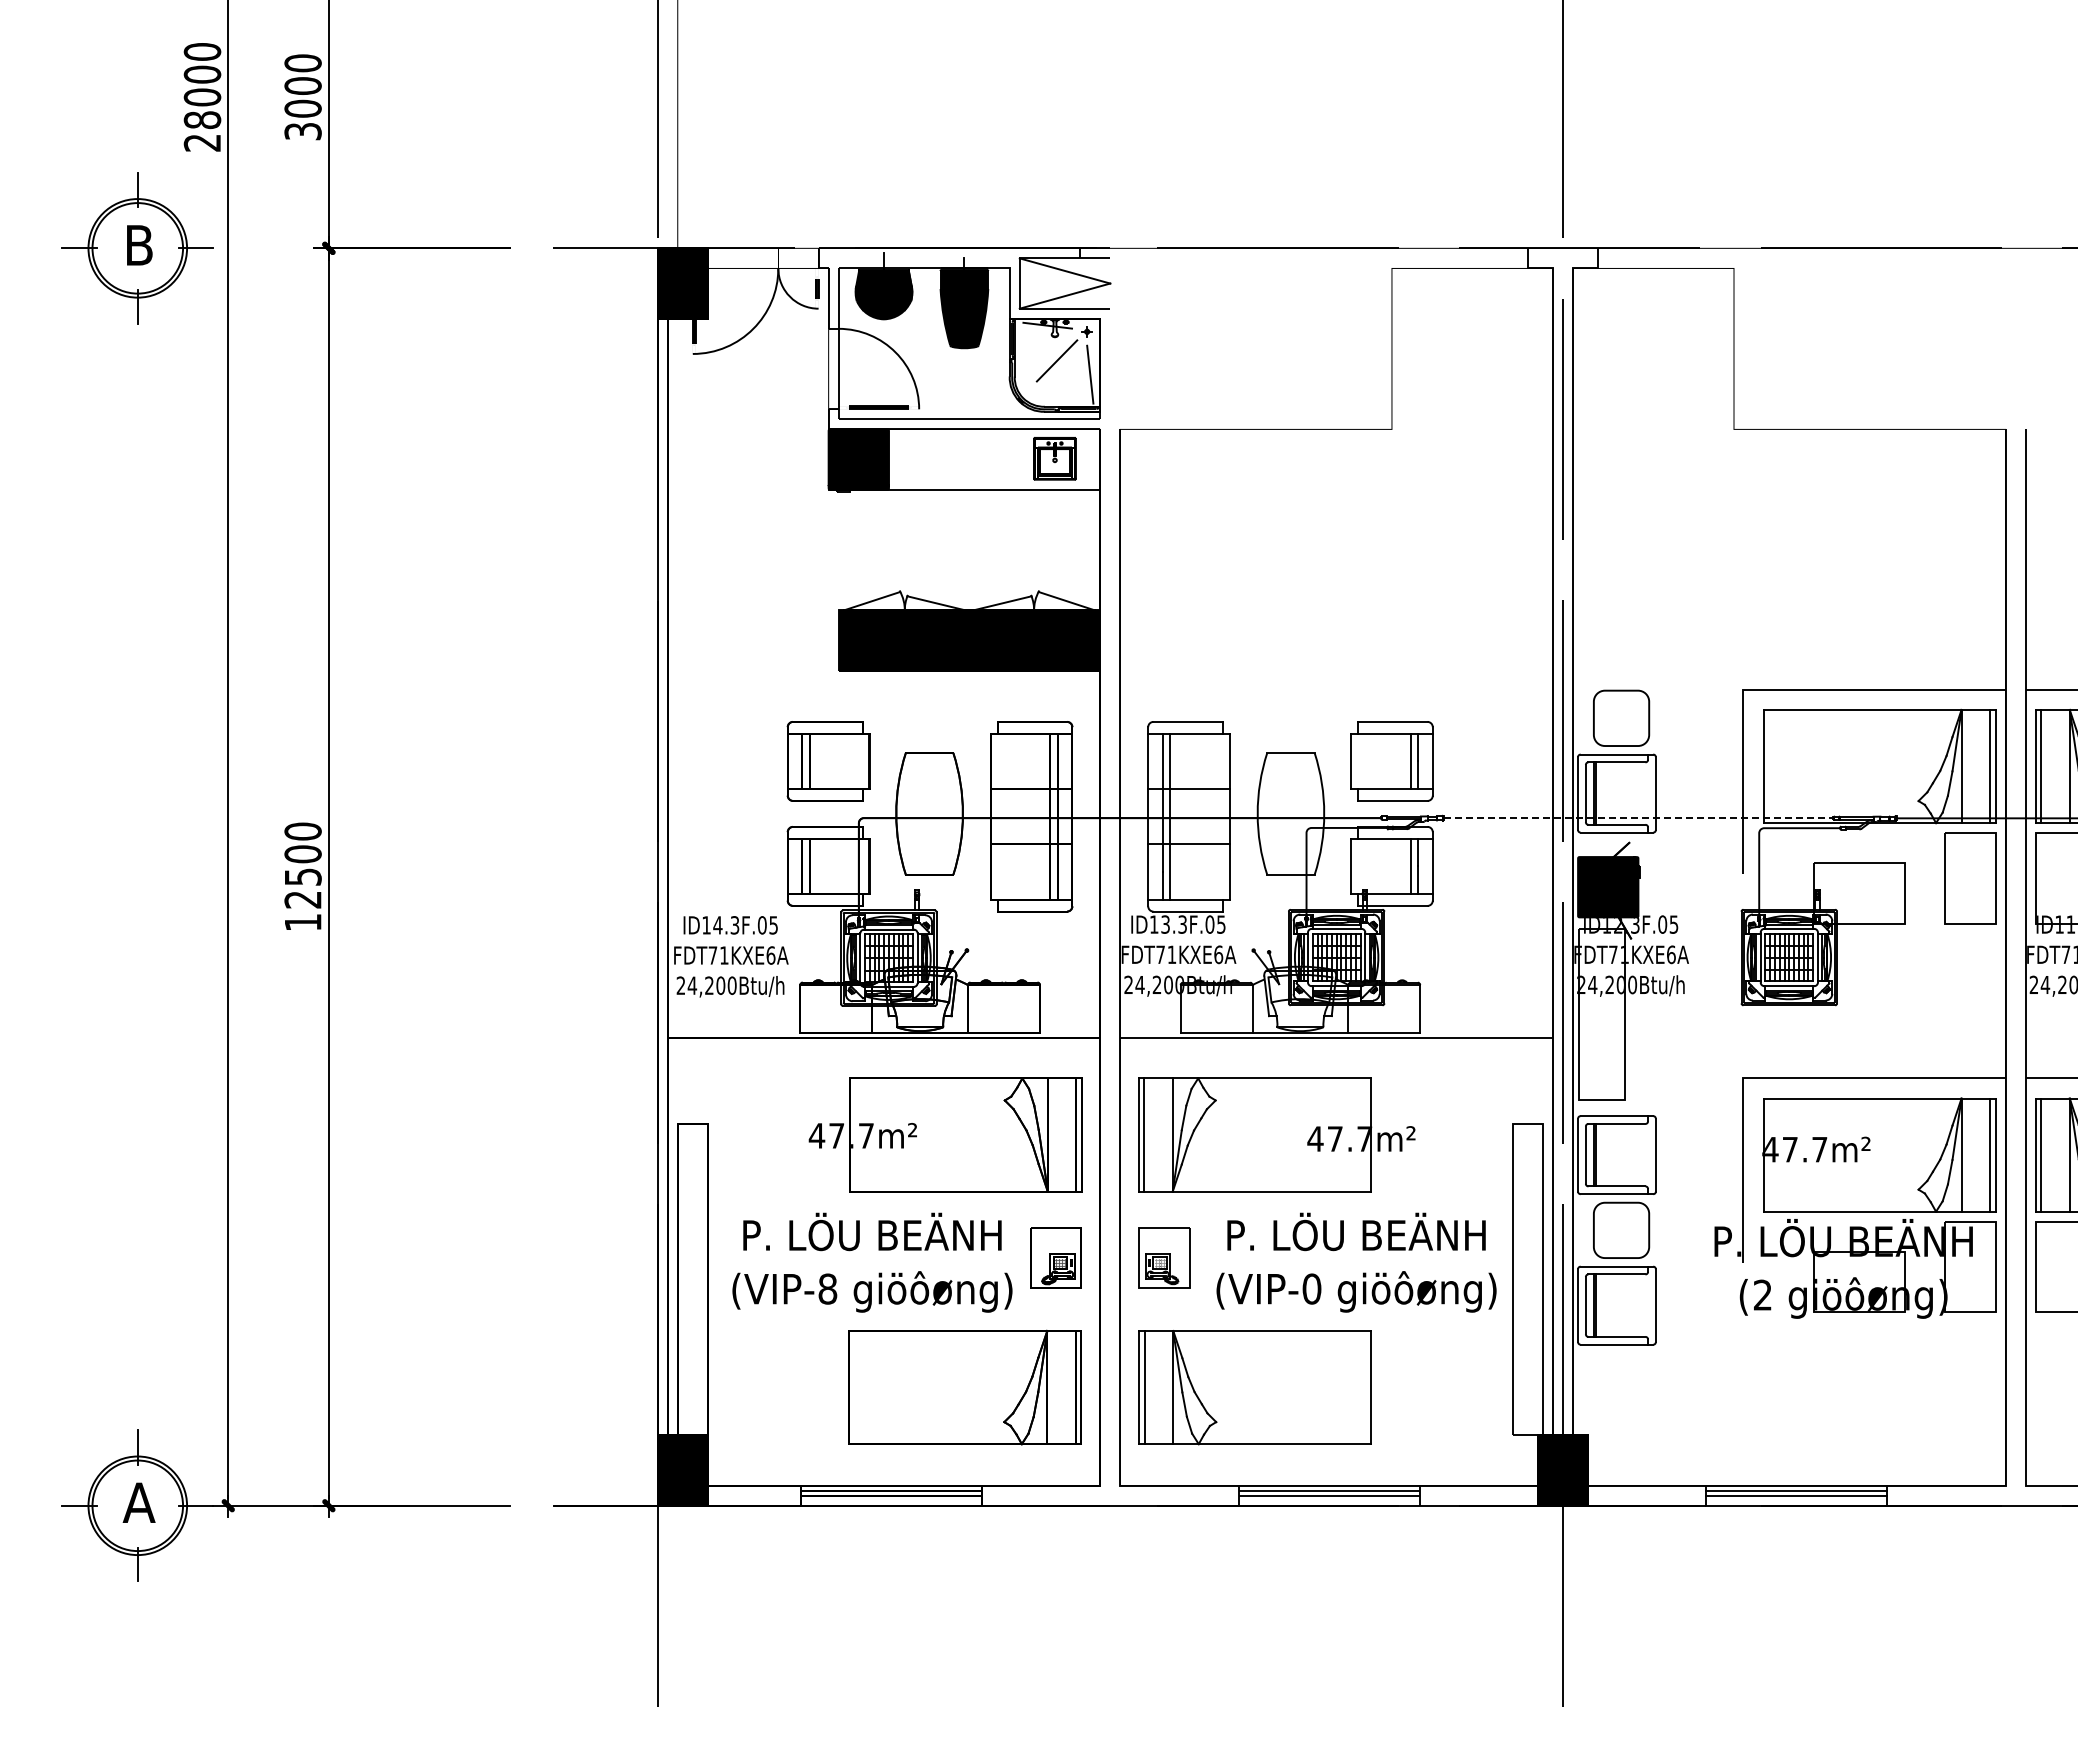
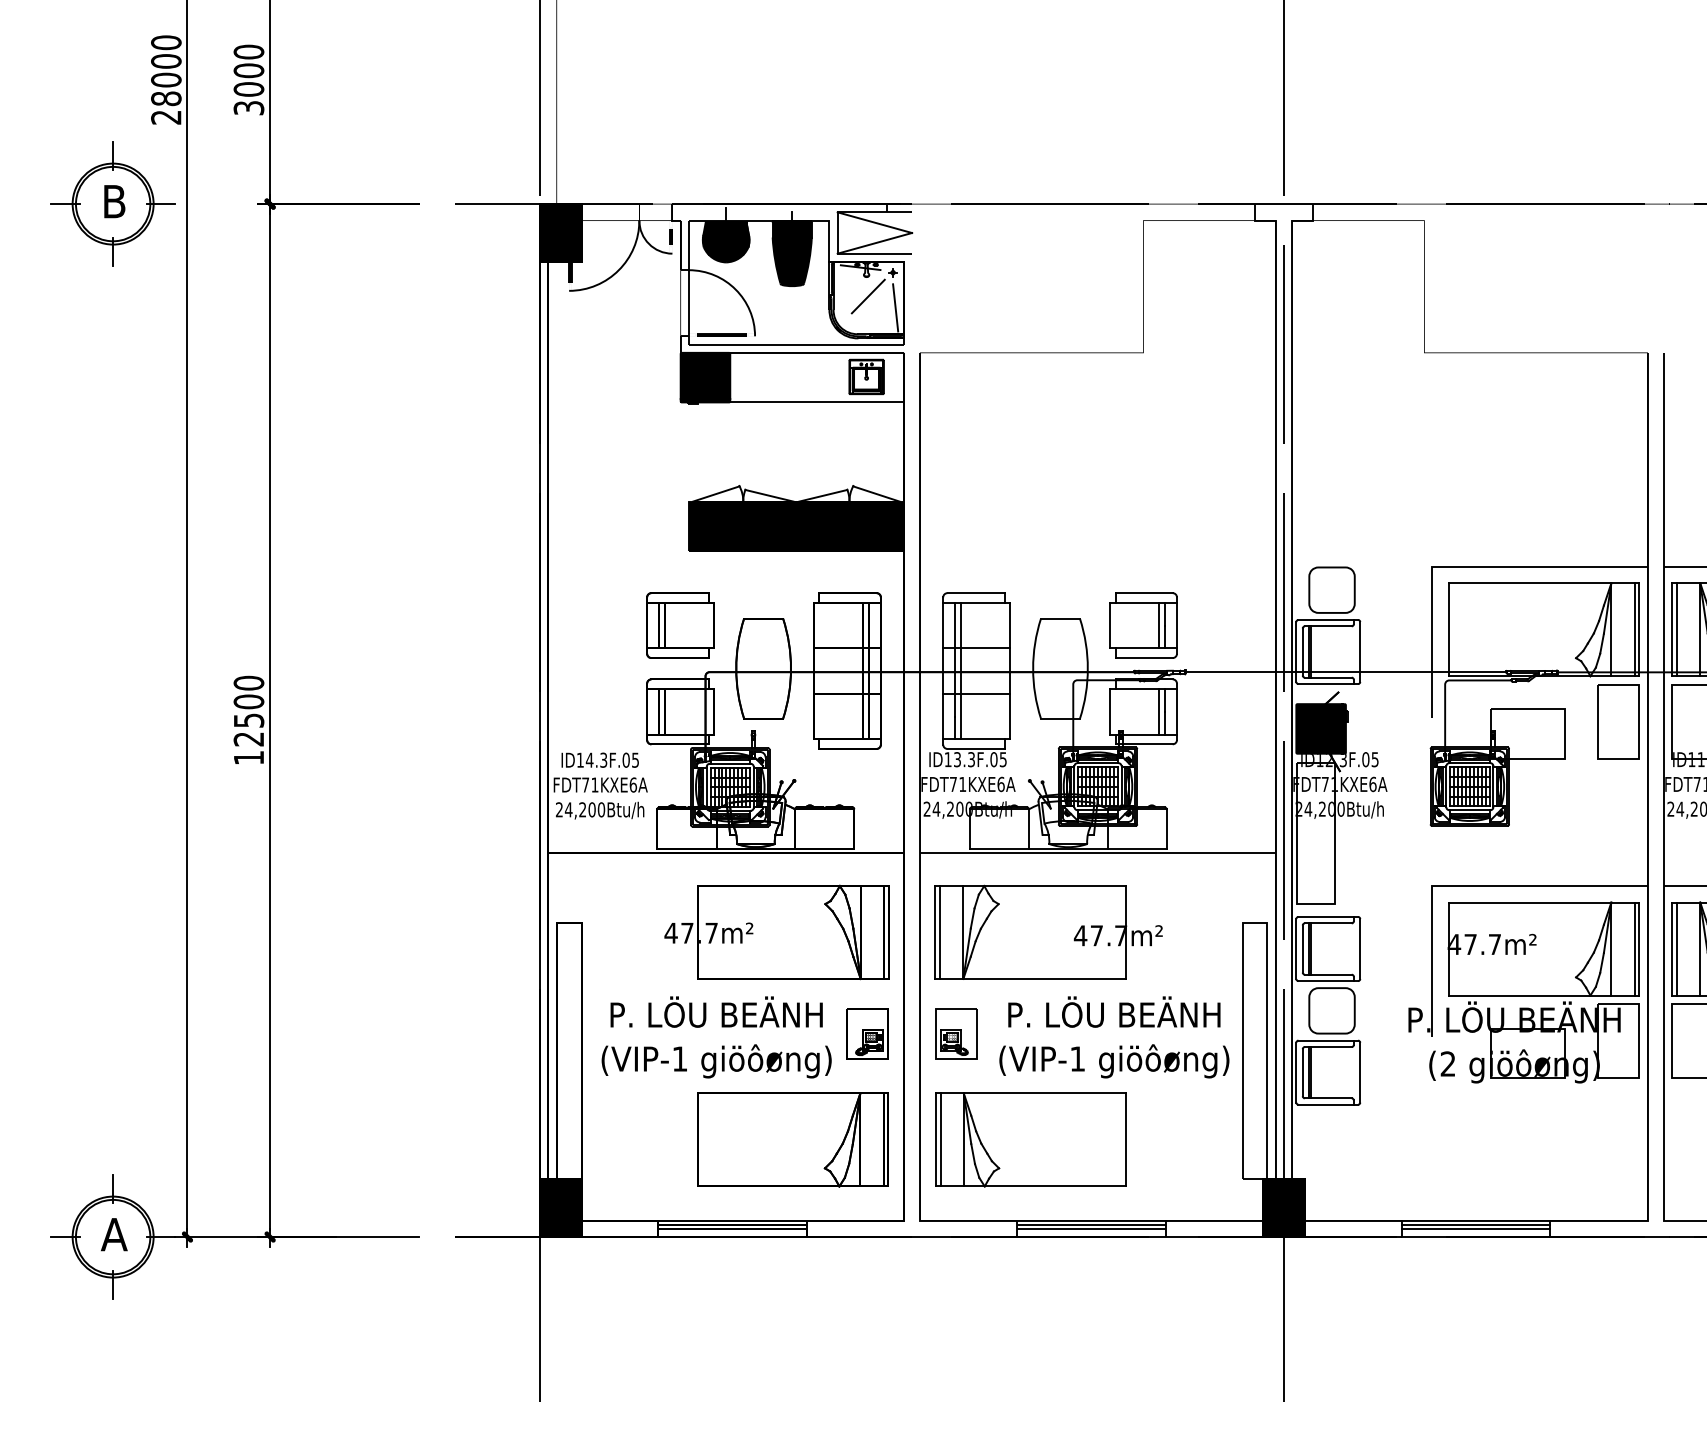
line: (1638, 818) -> (1345, 672), dashed -> solid
text: (827, 1288) -> (679, 1058), (VIP-8 -> (VIP-1
text: (1311, 1288) -> (1077, 1058), (VIP-0 -> (VIP-1

